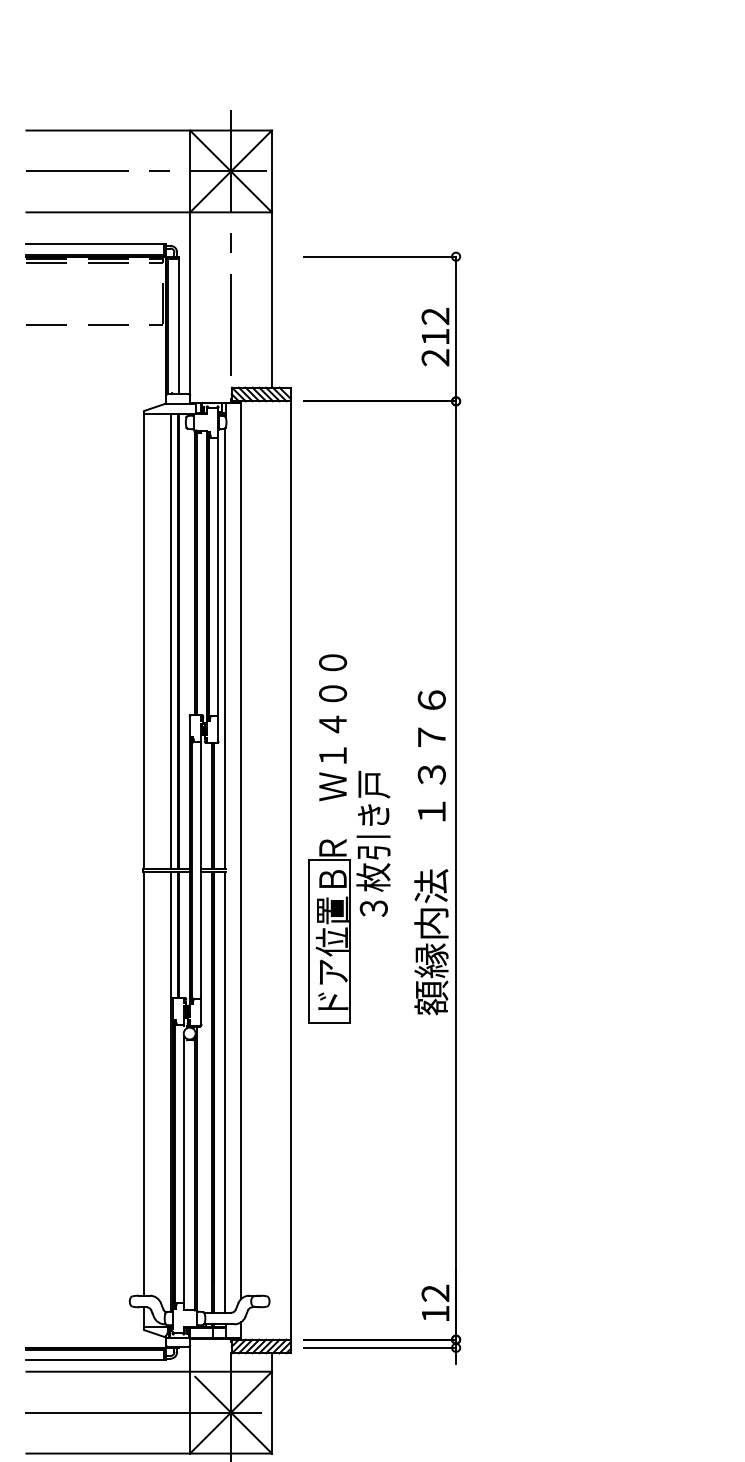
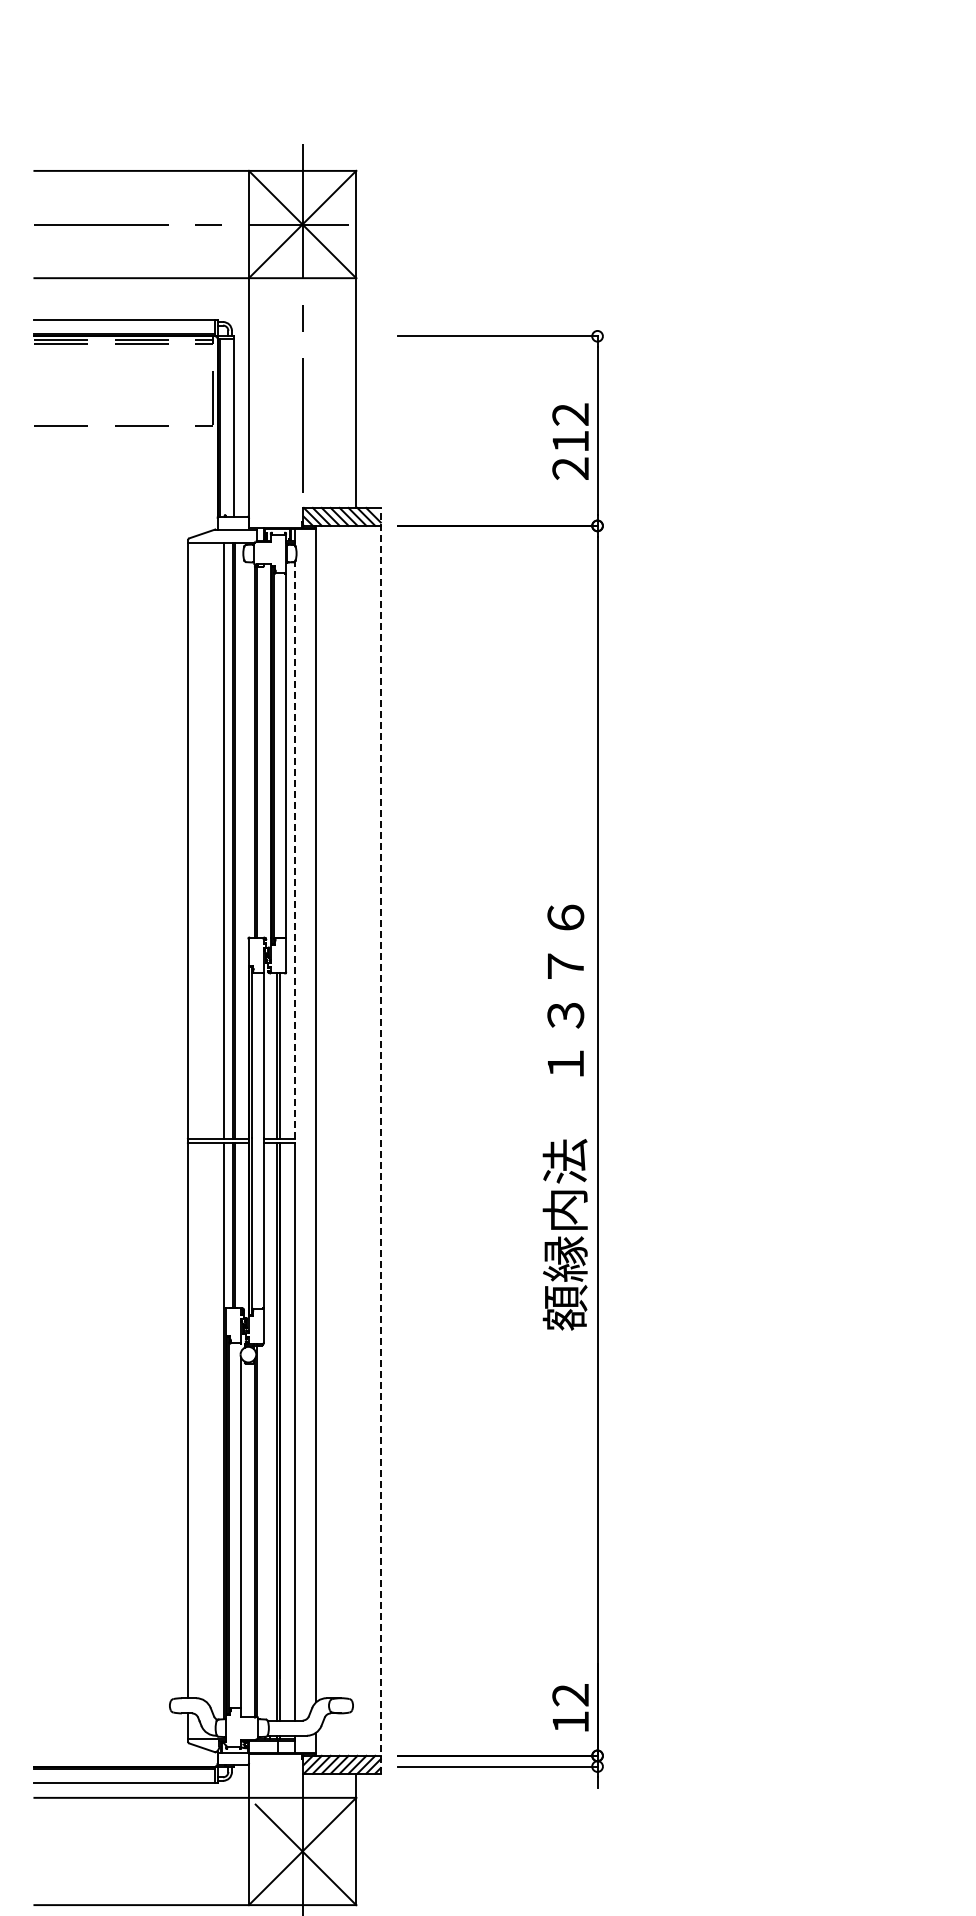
line: (224, 648) -> (294, 849), solid -> dashed
part: (349, 838) -> (457, 1099), removed
line: (290, 870) -> (380, 1140), solid -> dashed
line: (144, 1412) -> (188, 1851), removed

